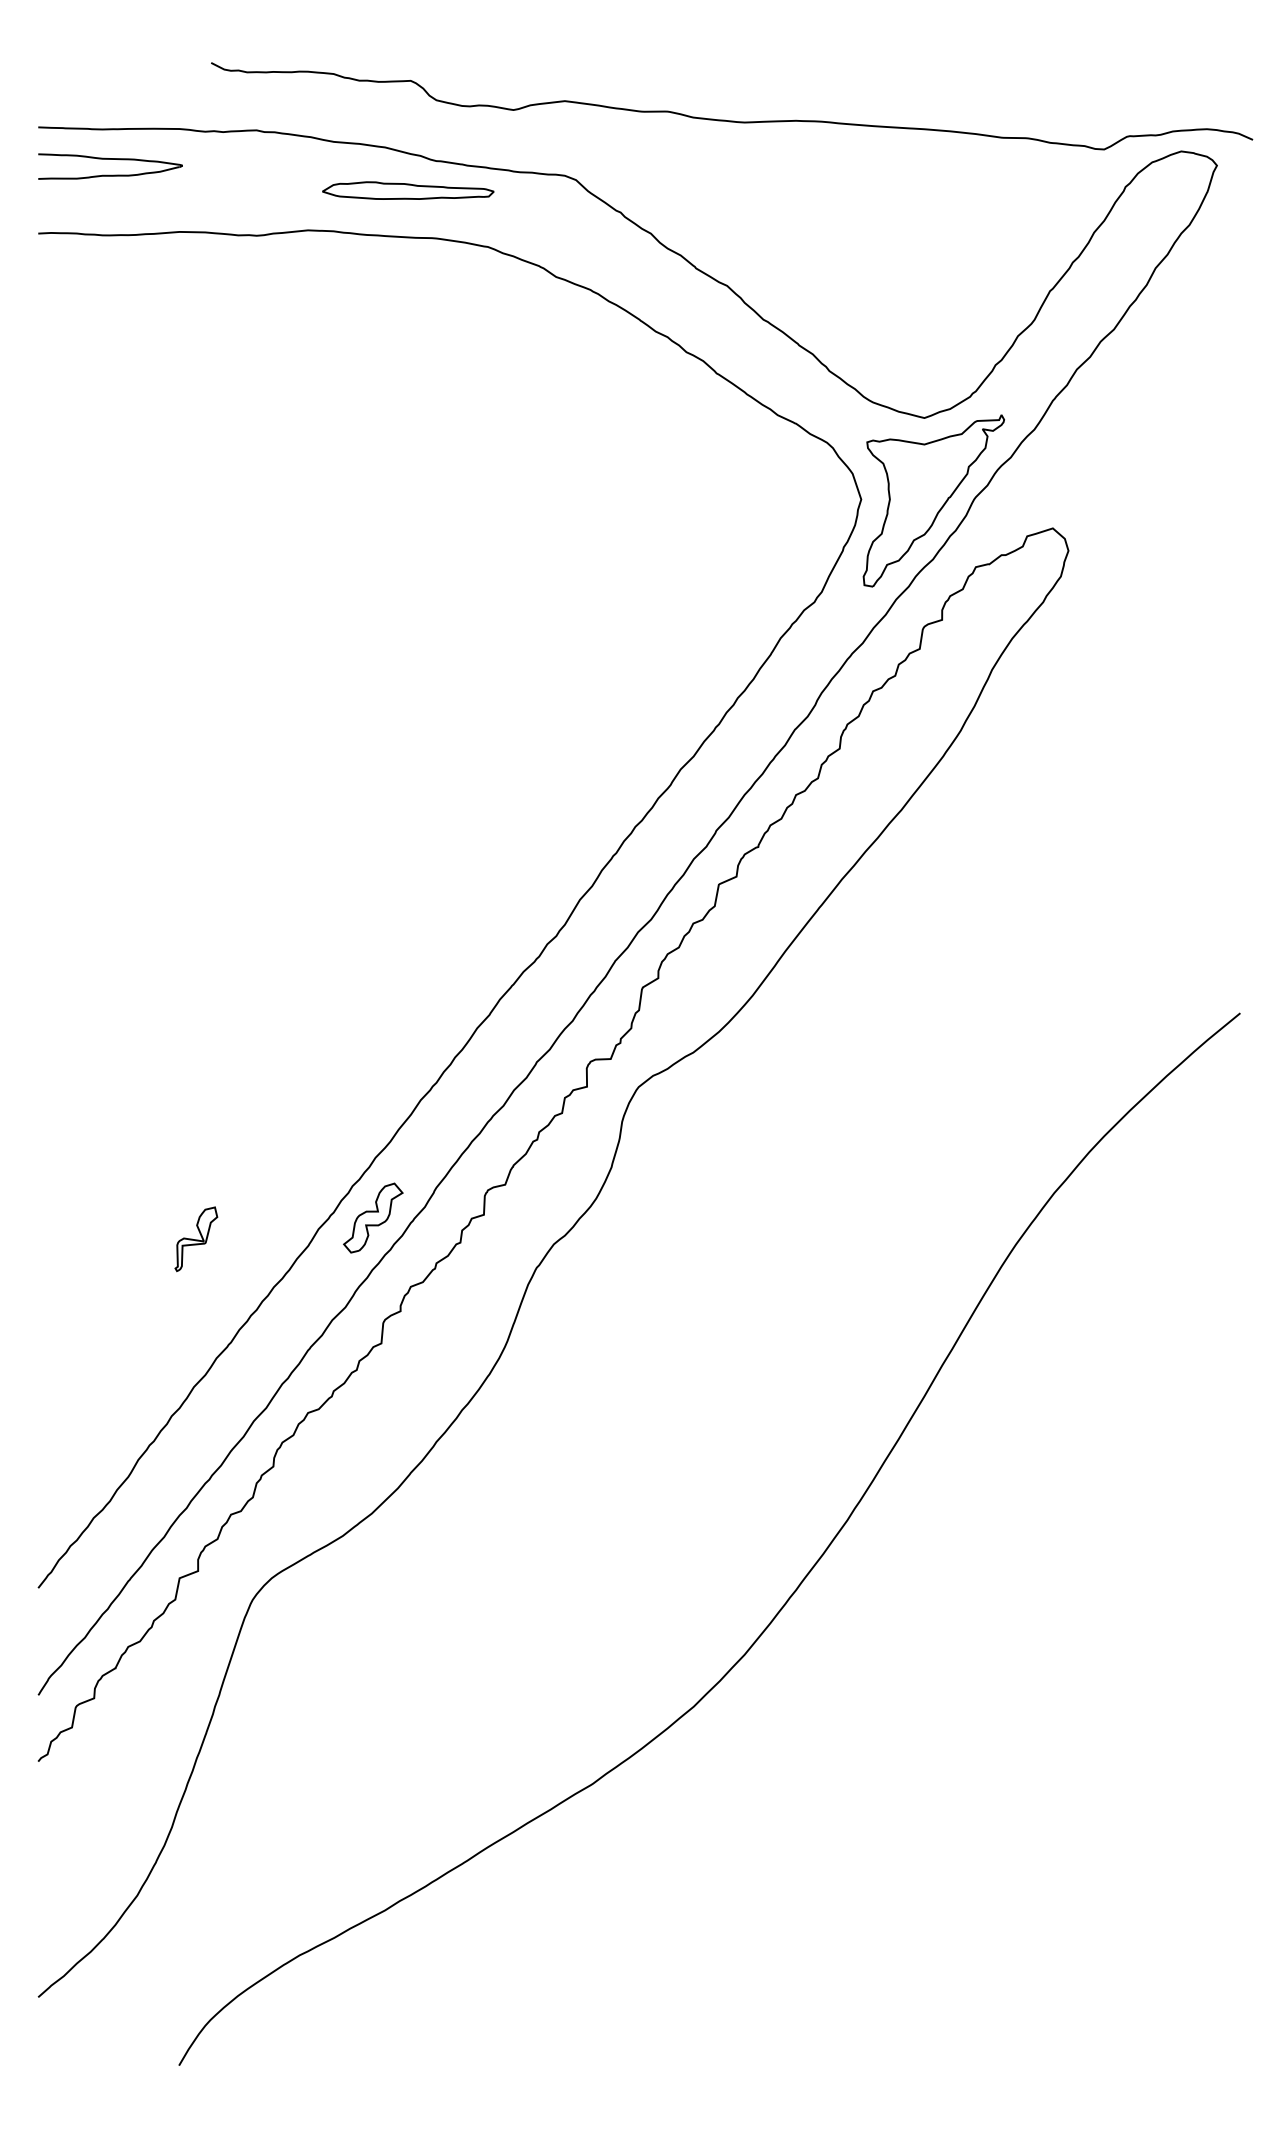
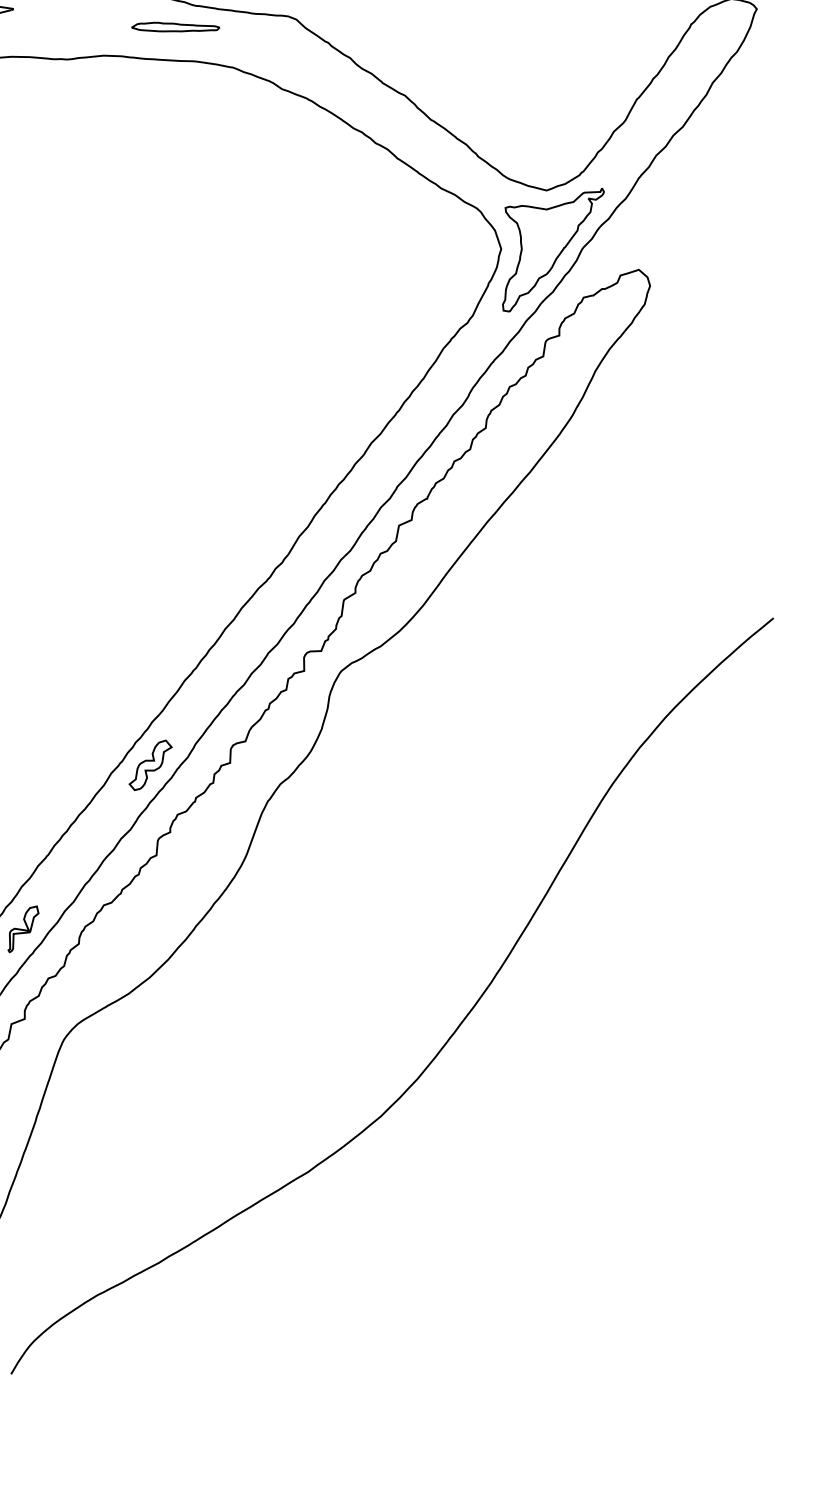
part: (407, 190) -> (175, 27), size x0.71
part: (196, 1239) -> (23, 929), moved

